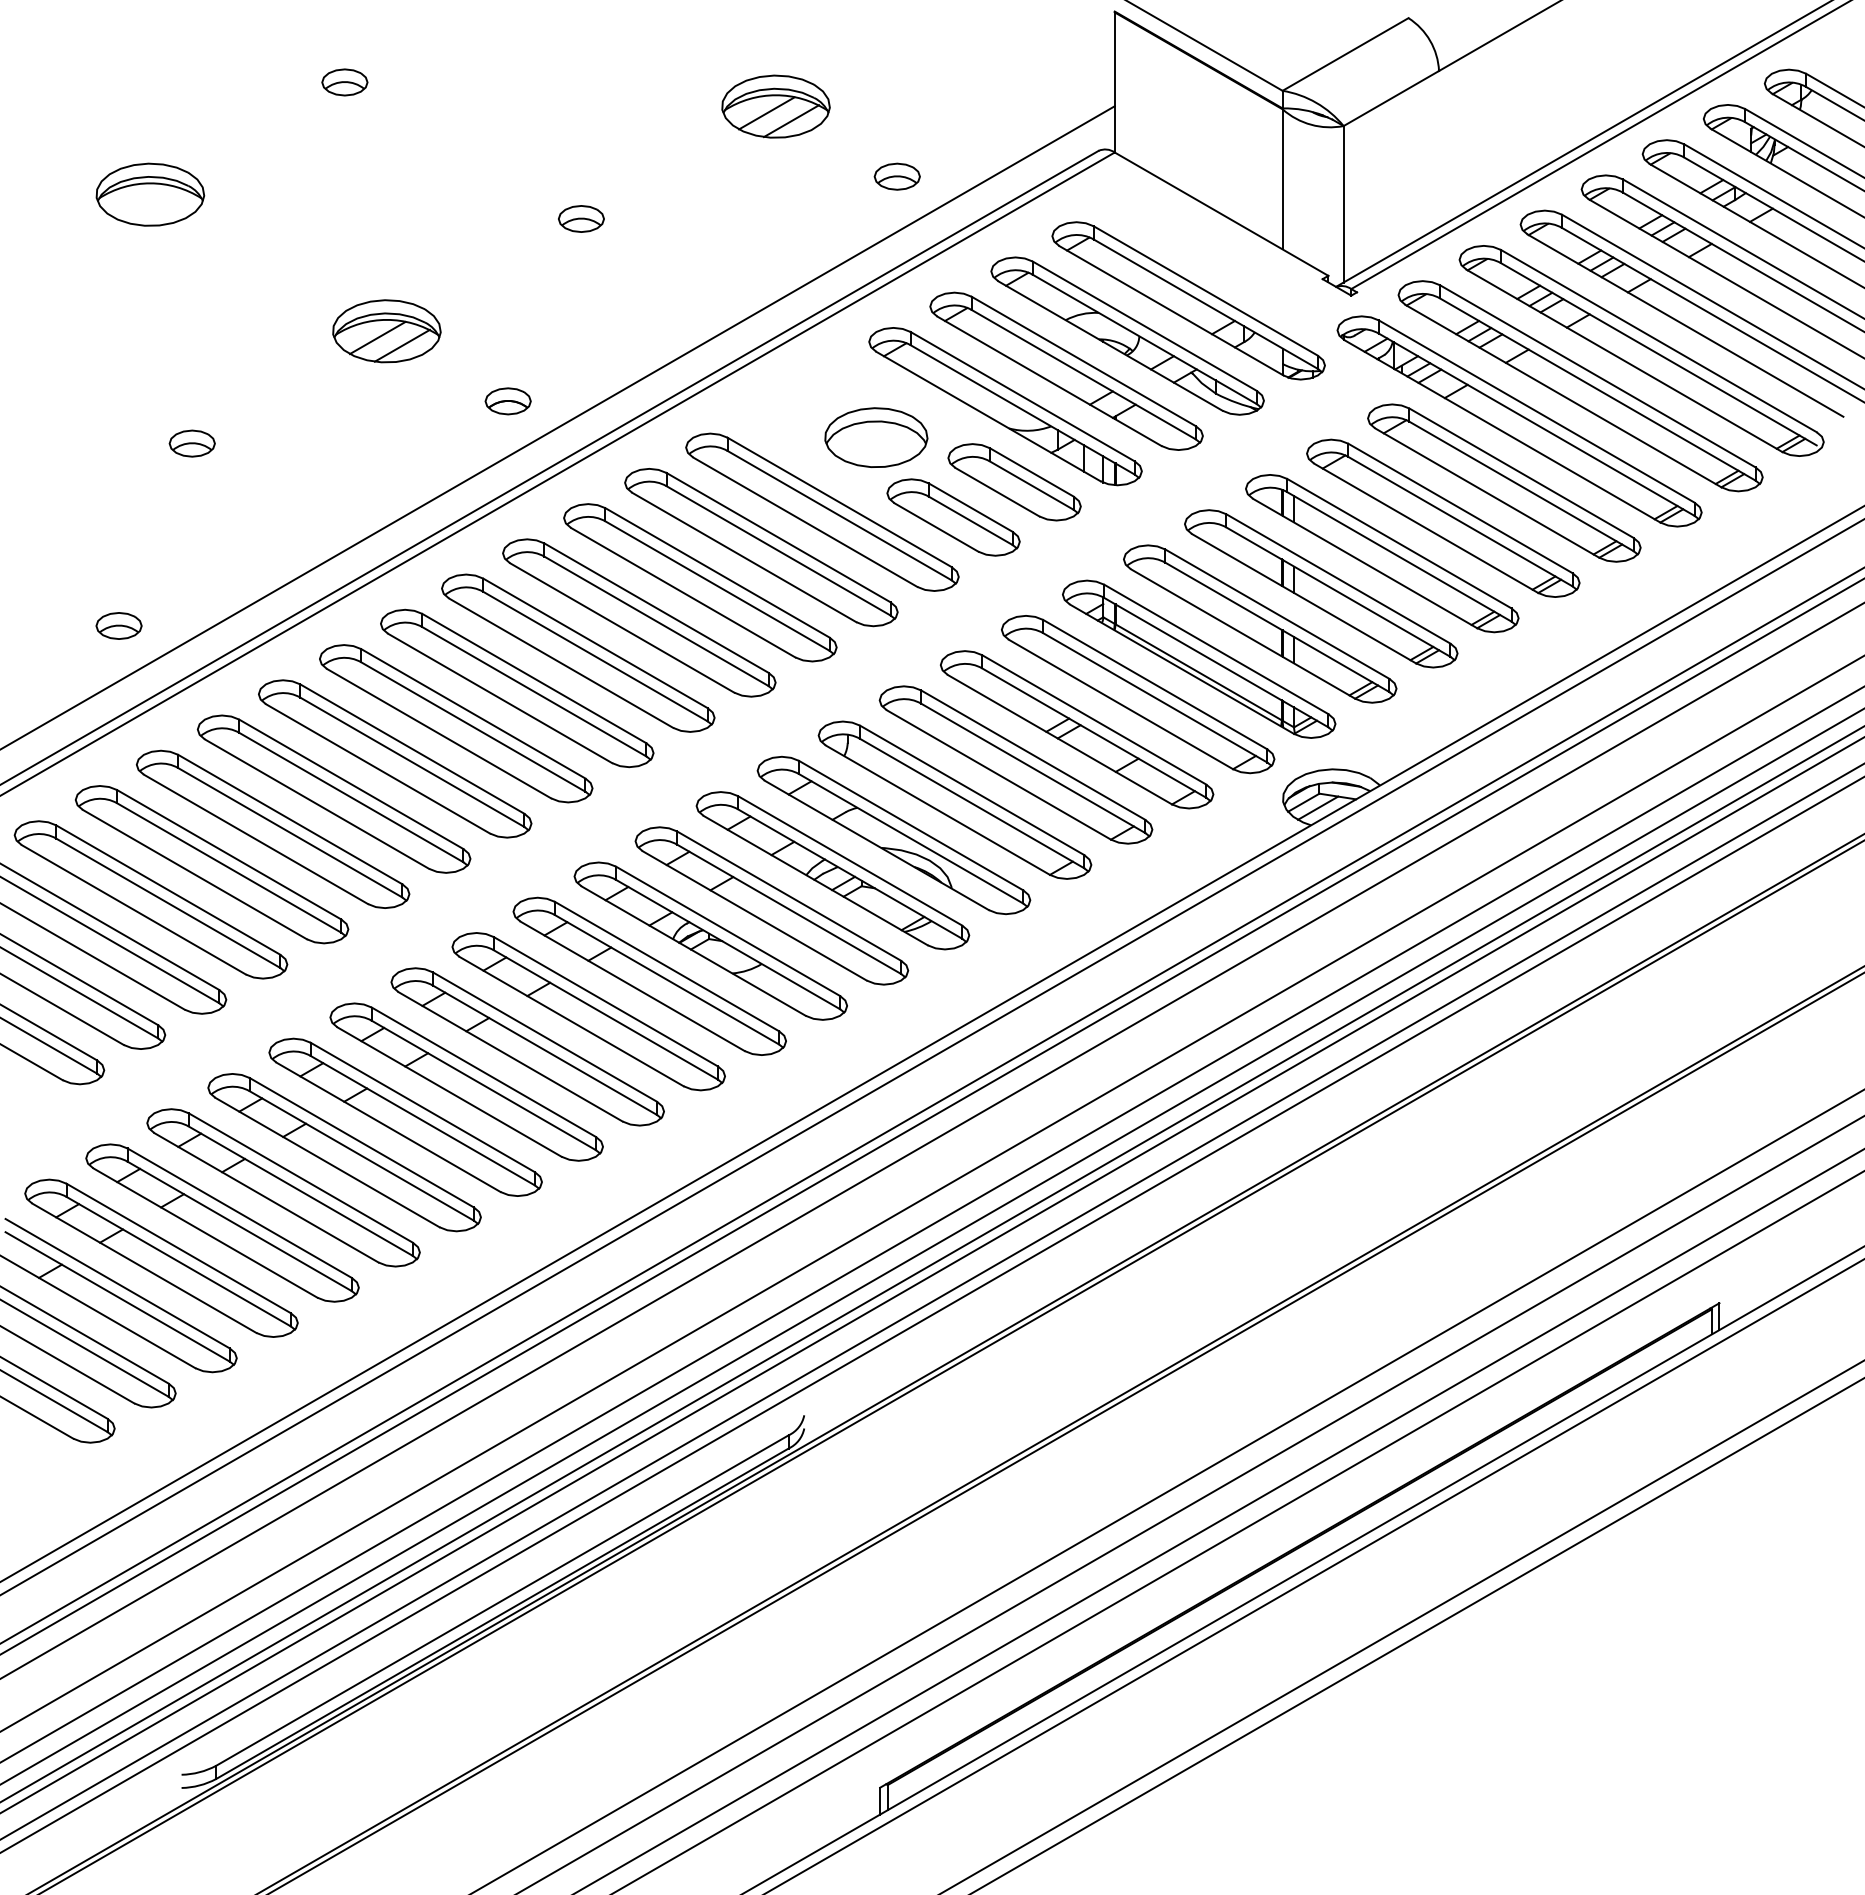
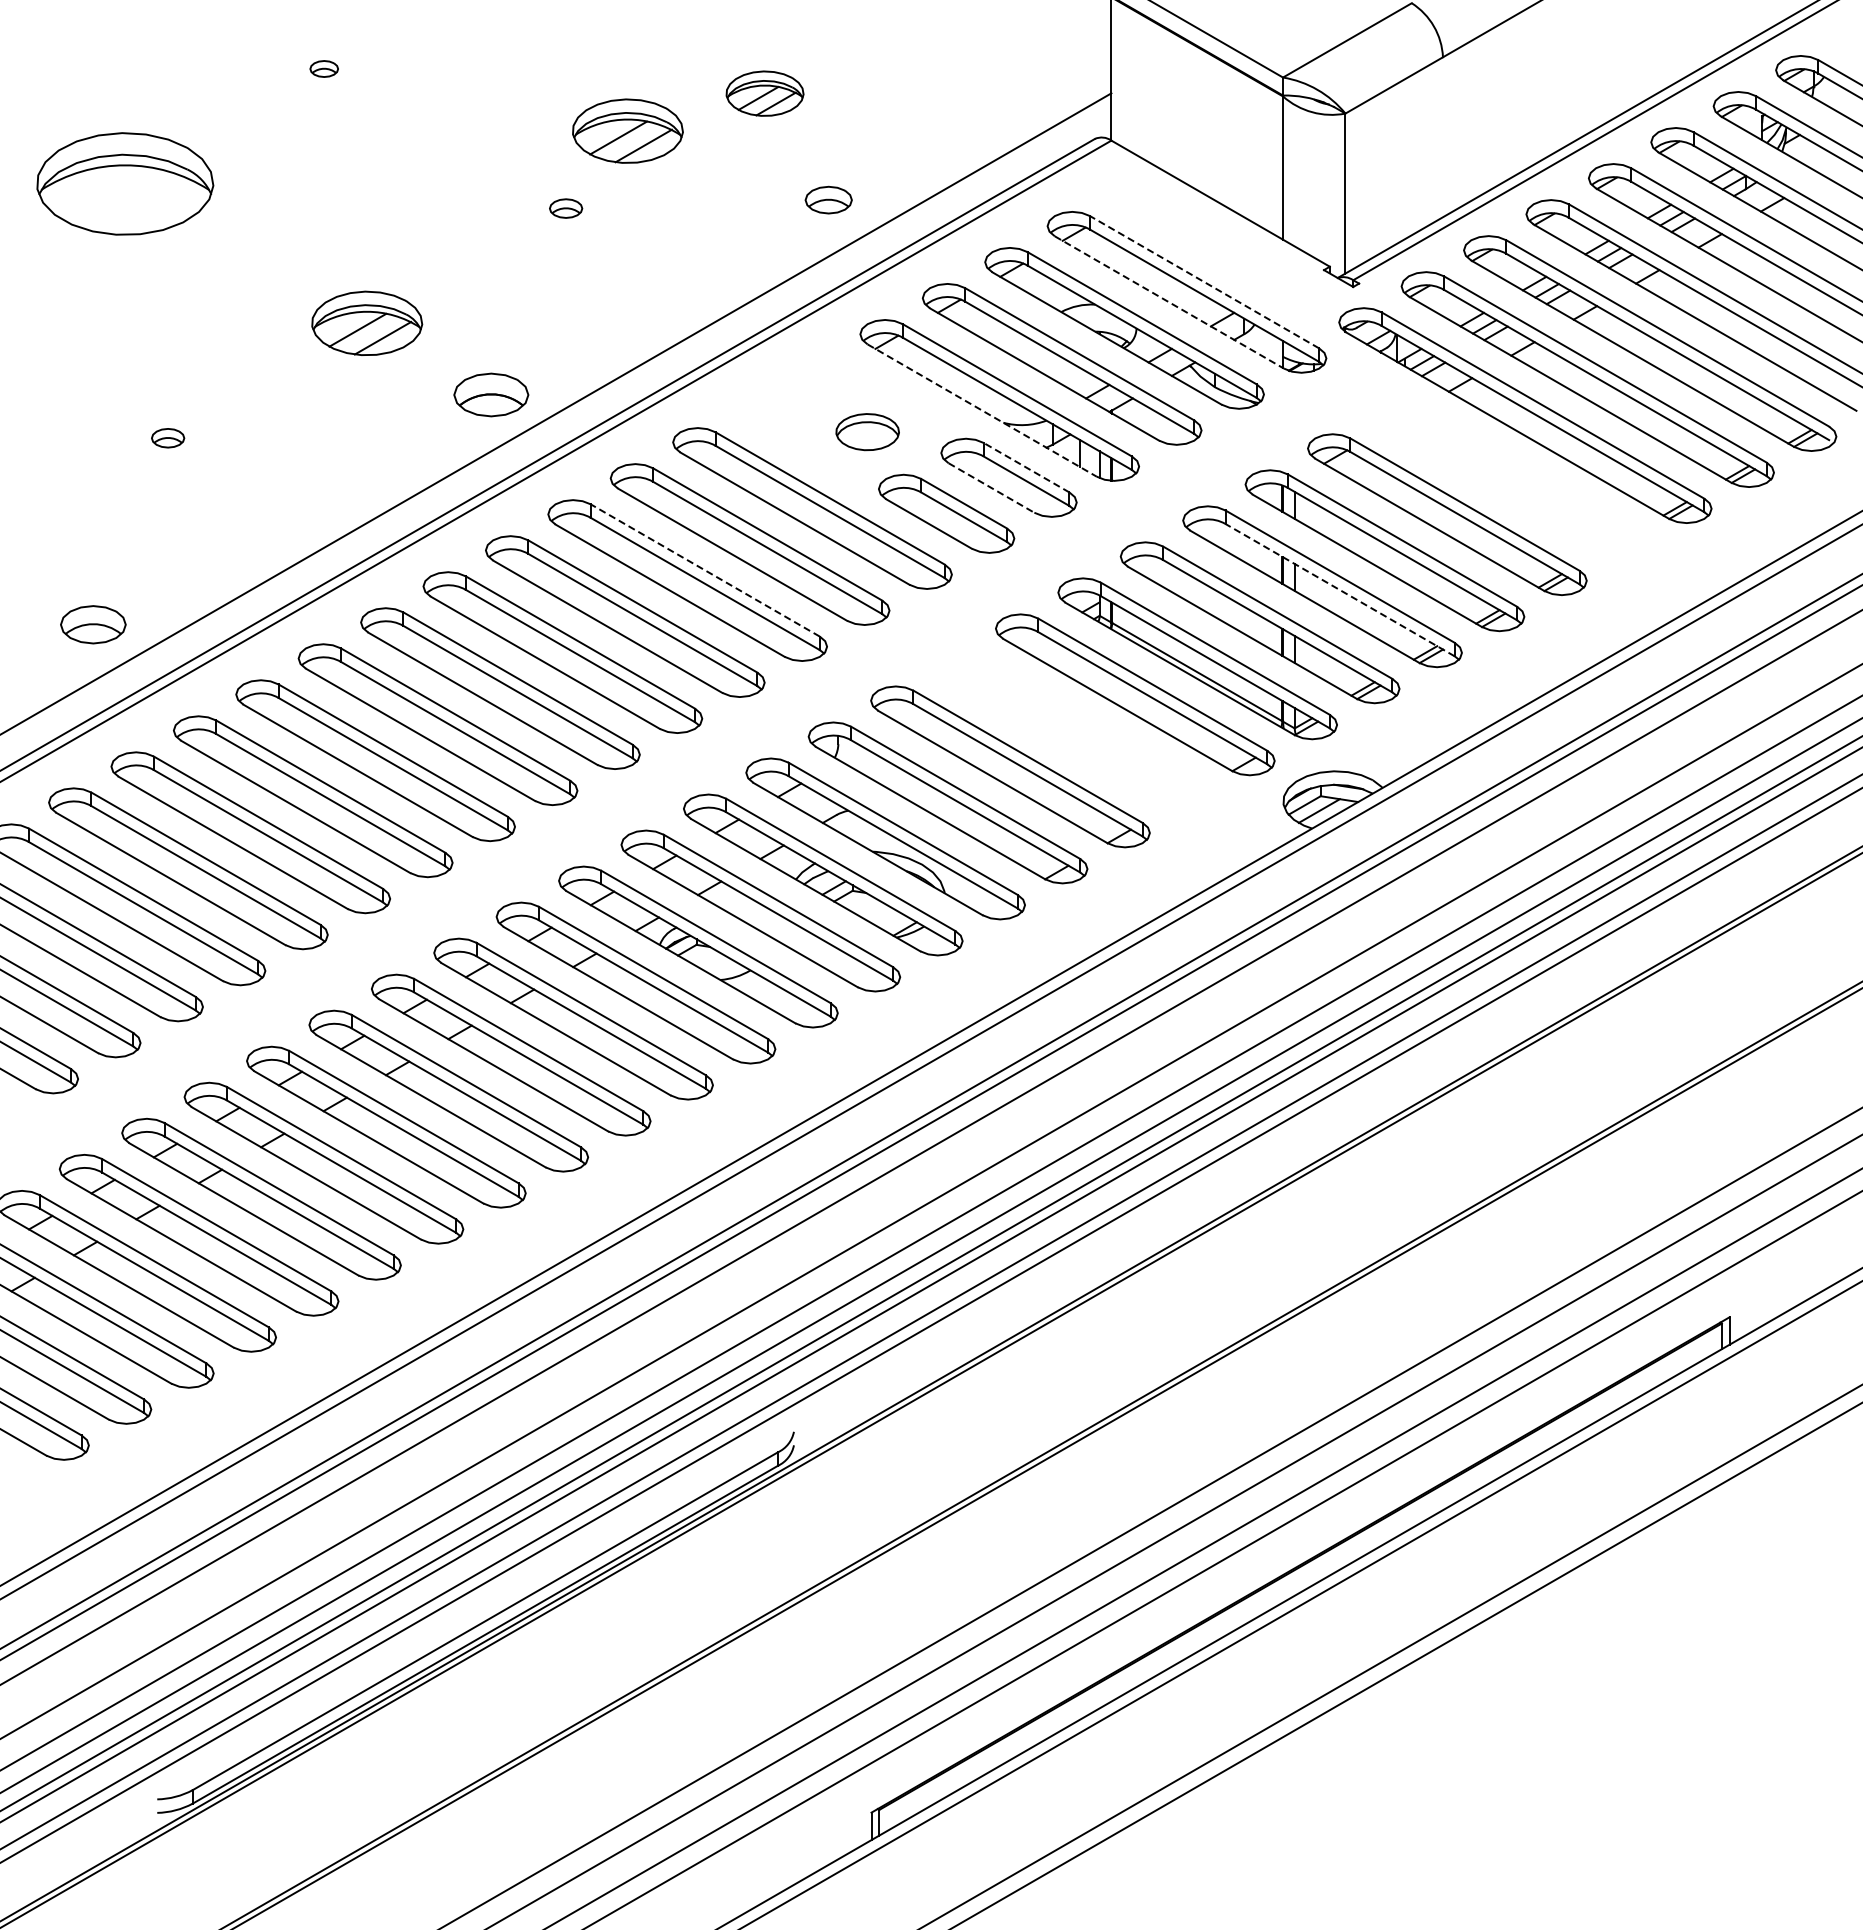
part: (344, 82) -> (323, 69), size x0.6
part: (775, 106) -> (764, 93), size x0.7
part: (641, 143) -> (627, 131), added
part: (896, 176) -> (827, 199), moved
part: (150, 194) -> (125, 183), size x1.6
part: (581, 218) -> (566, 208), size x0.7
line: (1205, 290) -> (1204, 281), solid -> dashed
line: (1171, 311) -> (1169, 303), solid -> dashed
part: (507, 401) -> (490, 395), size x1.6
line: (988, 416) -> (982, 410), solid -> dashed
part: (876, 437) -> (867, 432), size x0.6
part: (191, 443) -> (167, 438), size x0.7
line: (1031, 472) -> (1026, 467), solid -> dashed
part: (1504, 482) -> (1509, 478), removed
line: (997, 492) -> (991, 488), solid -> dashed
line: (717, 572) -> (705, 570), solid -> dashed
line: (1337, 591) -> (1339, 589), solid -> dashed
part: (118, 625) -> (92, 624), size x1.4
part: (1077, 729) -> (1073, 730), removed

